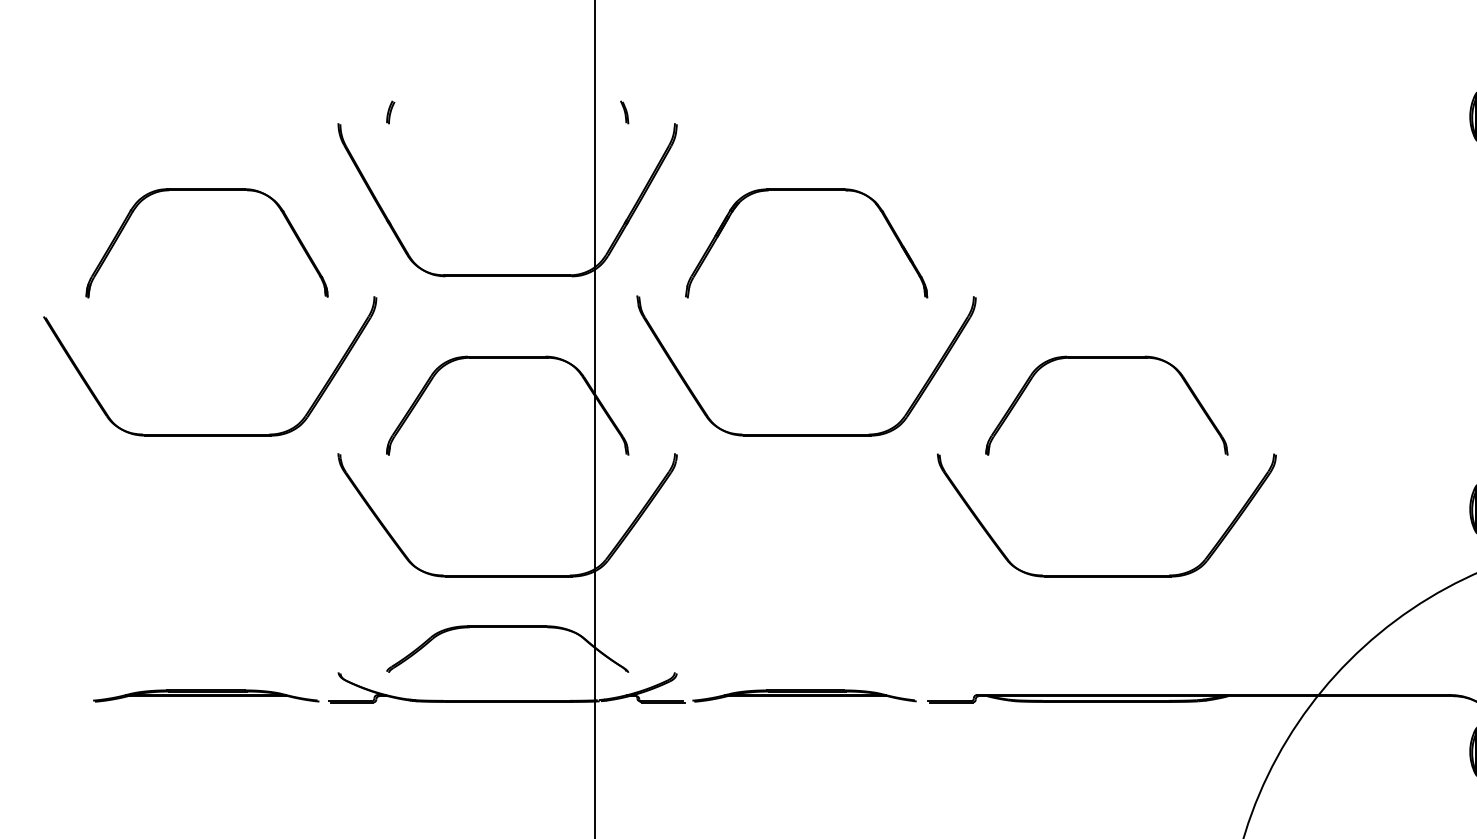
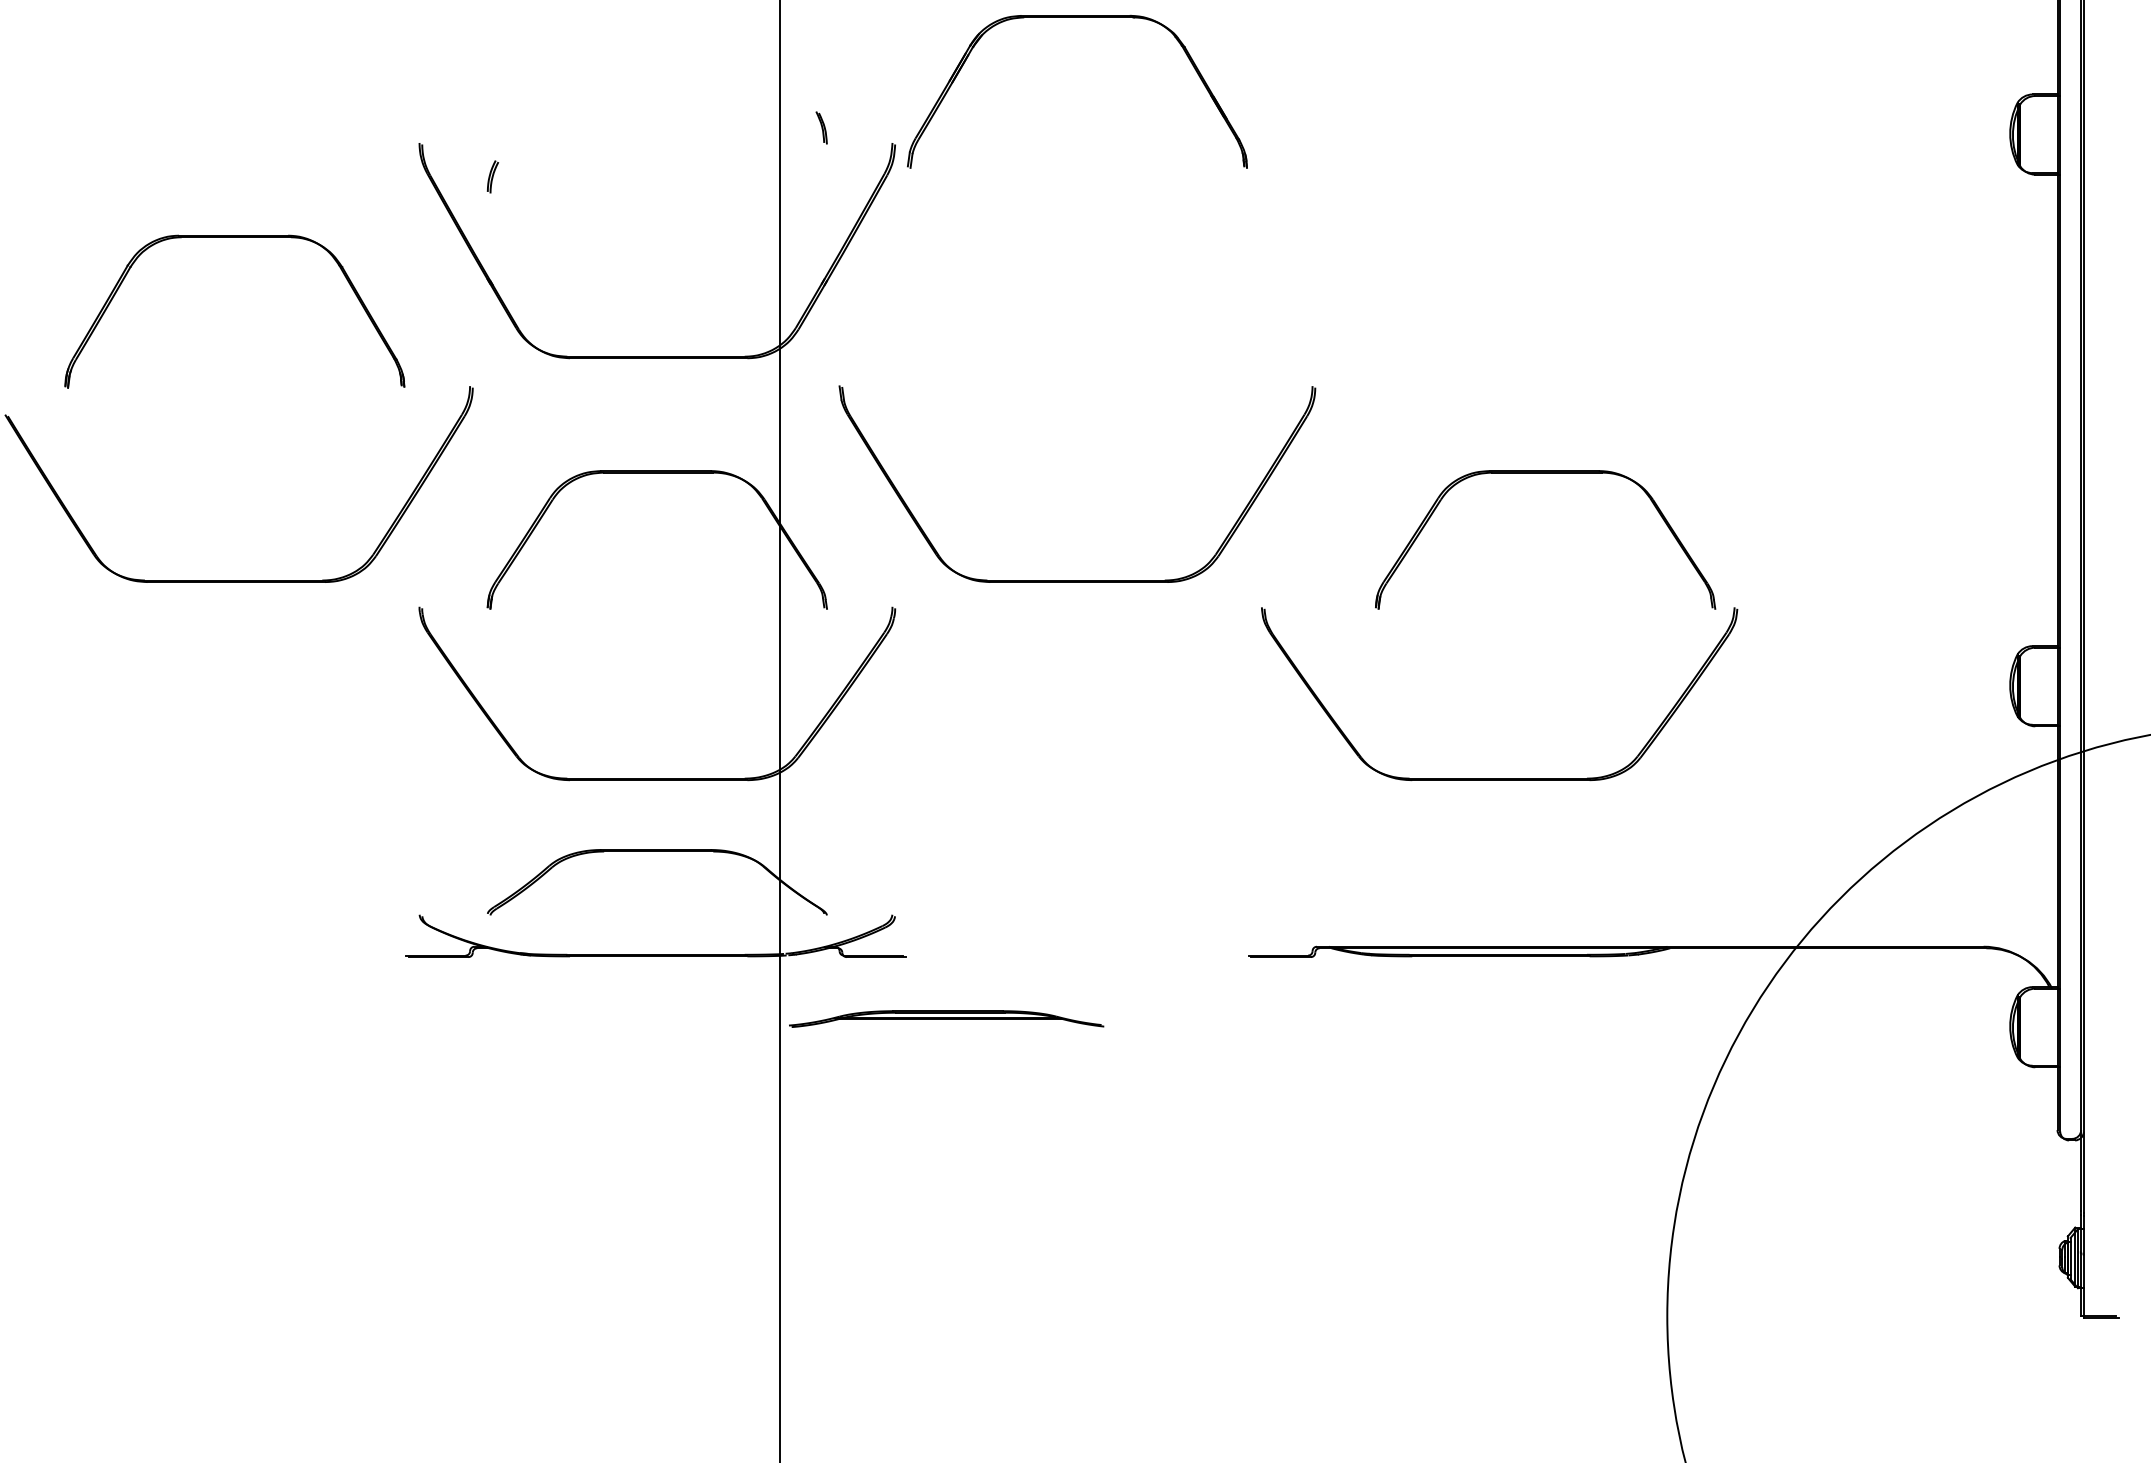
part: (390, 112) -> (492, 176), moved
part: (806, 190) -> (1077, 17), moved
part: (1106, 358) -> (1545, 473), moved
part: (206, 695) -> (233, 947), removed
part: (804, 695) -> (946, 1018), moved

